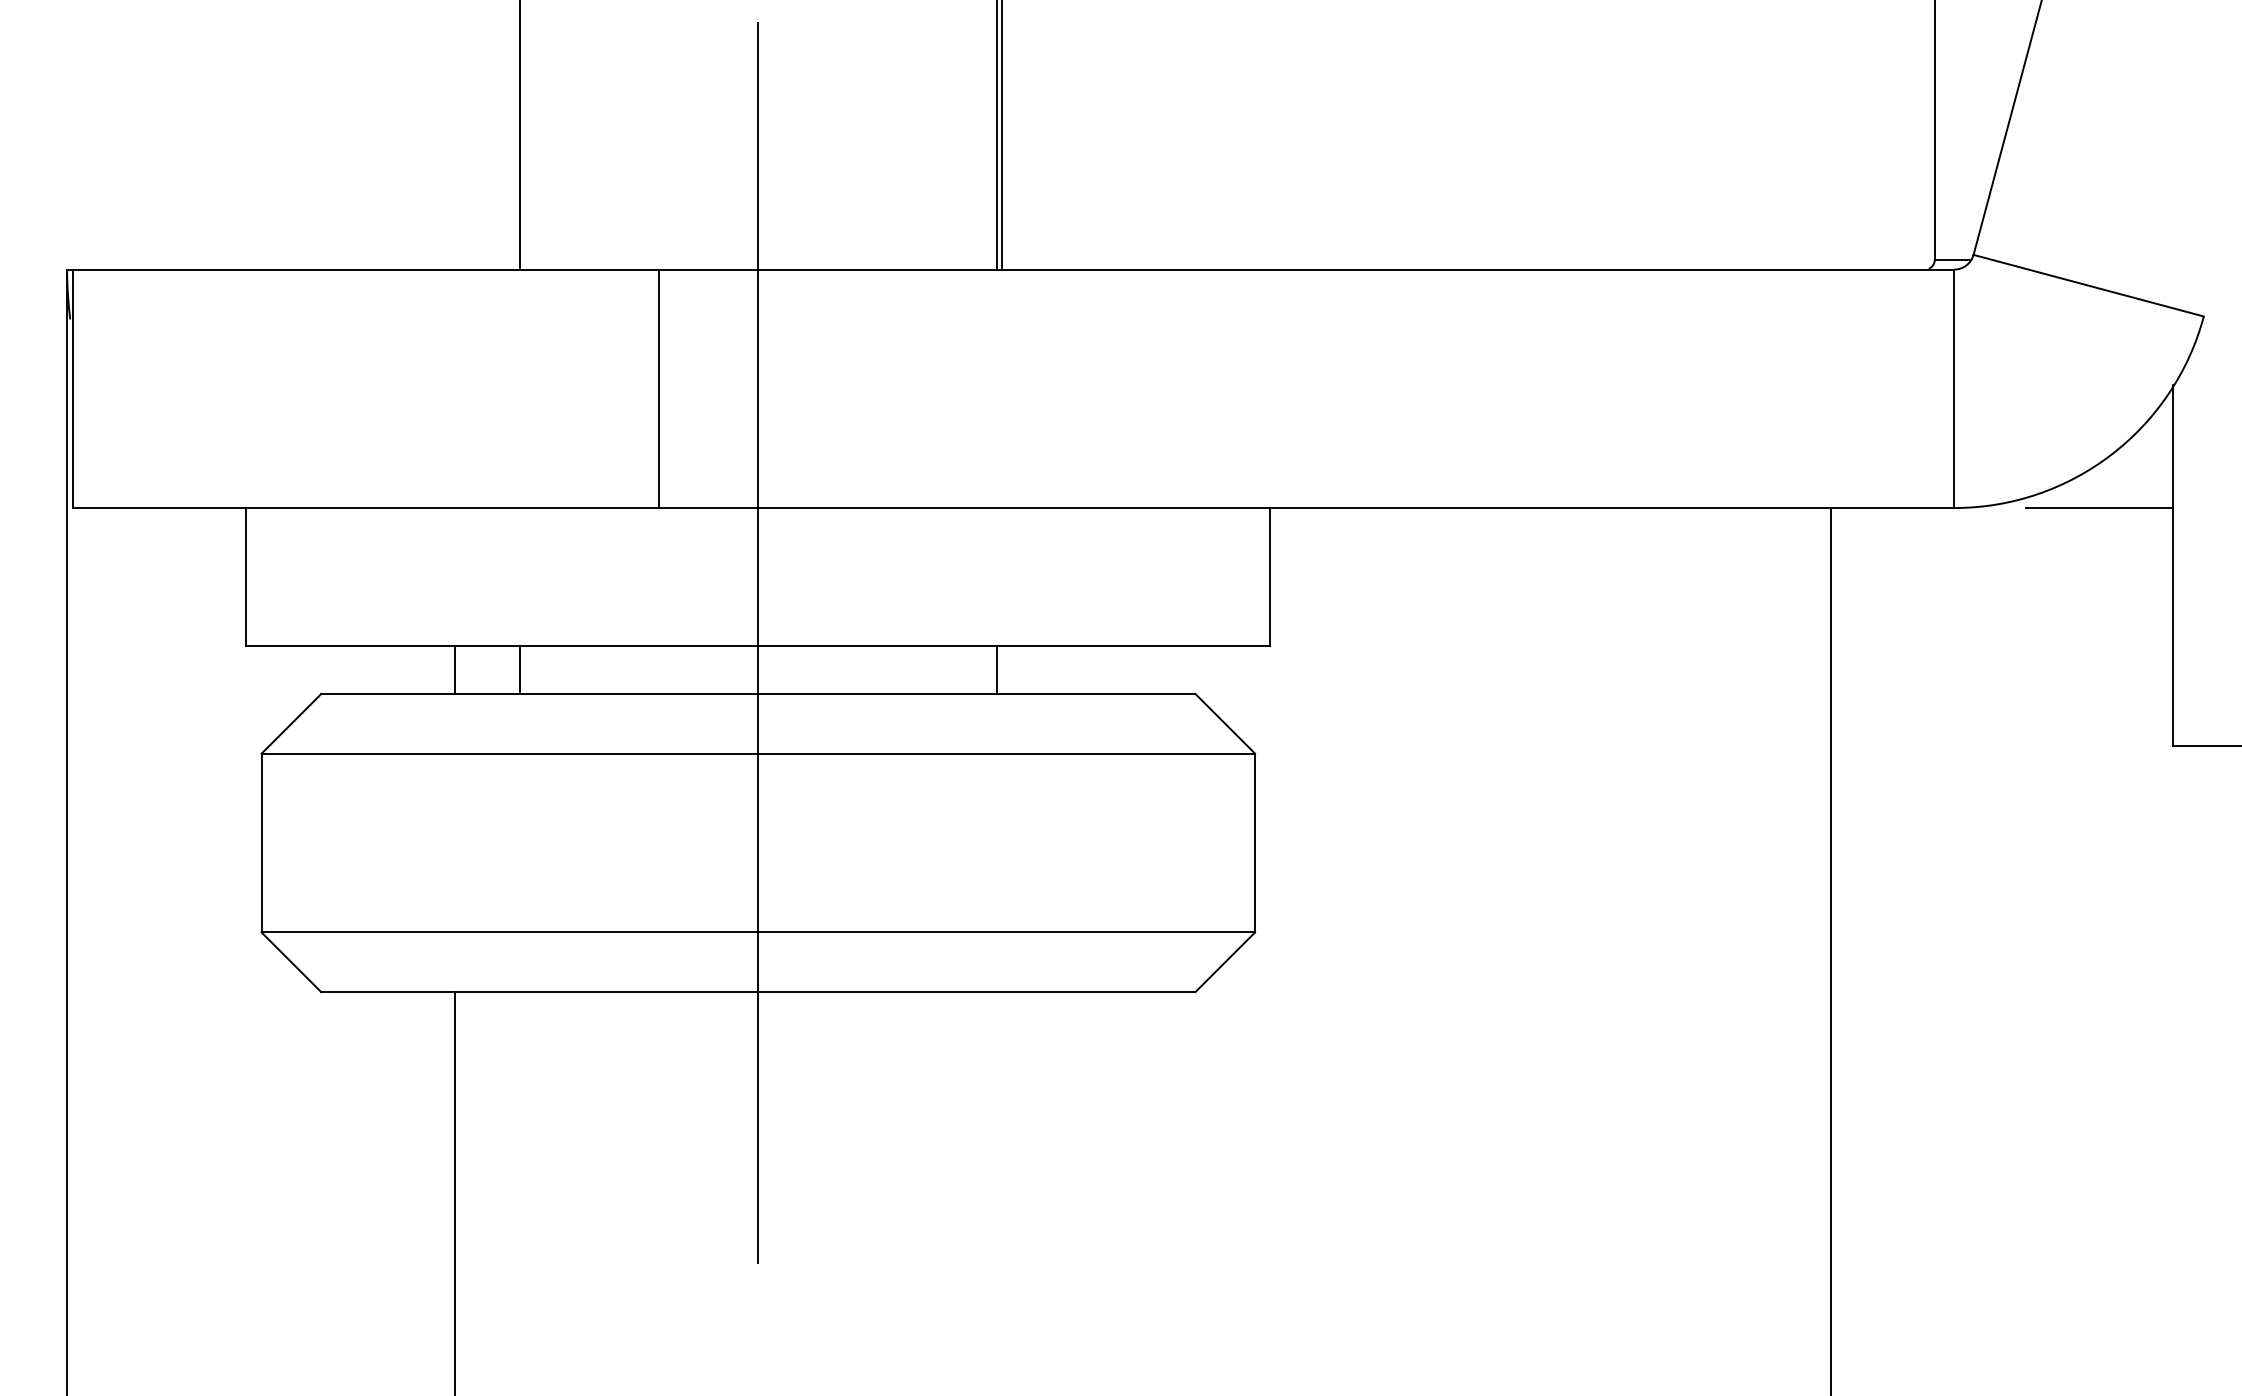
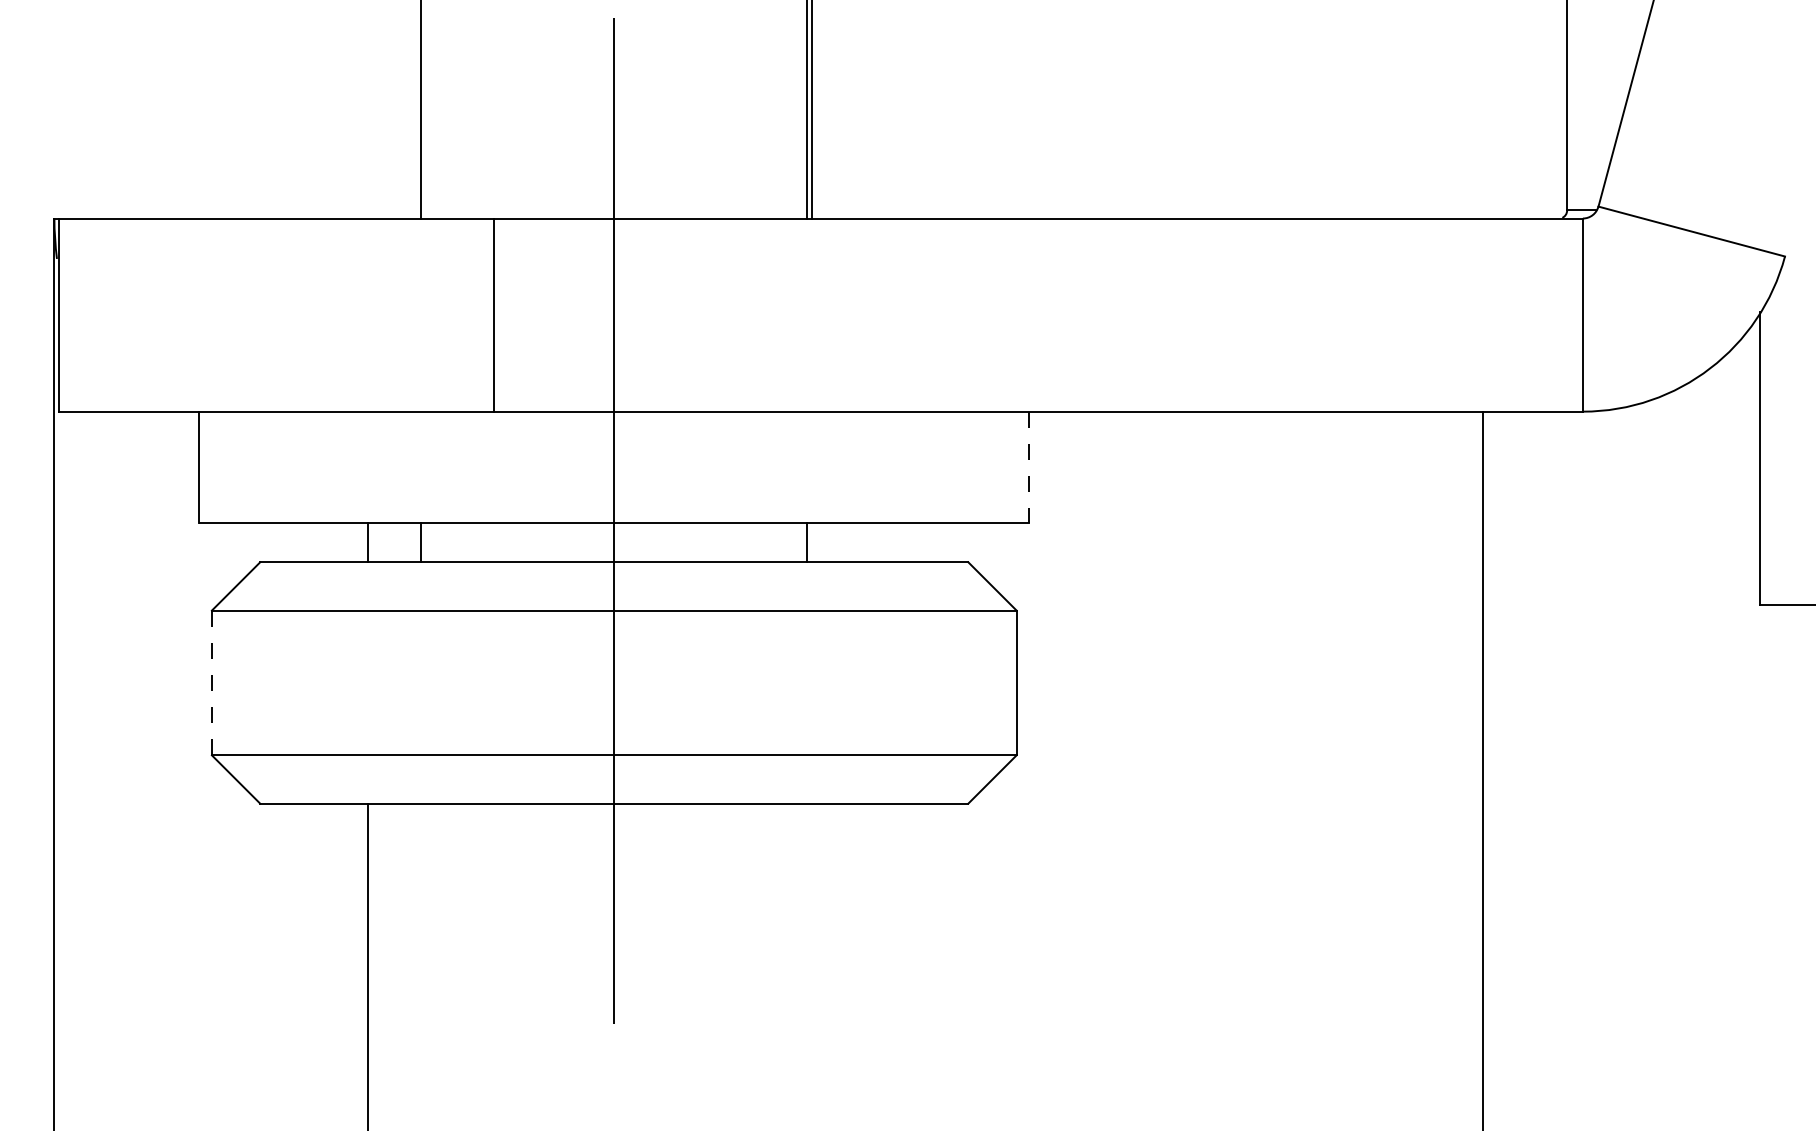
line: (658, 388) -> (493, 314), moved
line: (2099, 507) -> (1700, 411), removed
line: (1269, 576) -> (1028, 467), solid -> dashed
line: (261, 842) -> (211, 682), solid -> dashed

